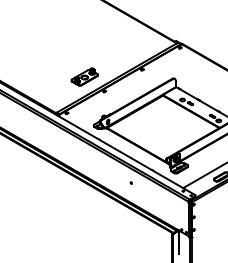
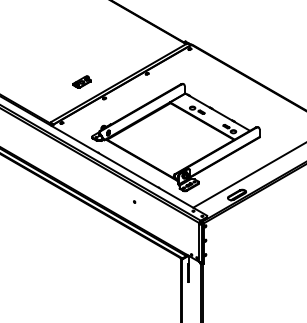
part: (84, 76) -> (81, 81), size x0.6

